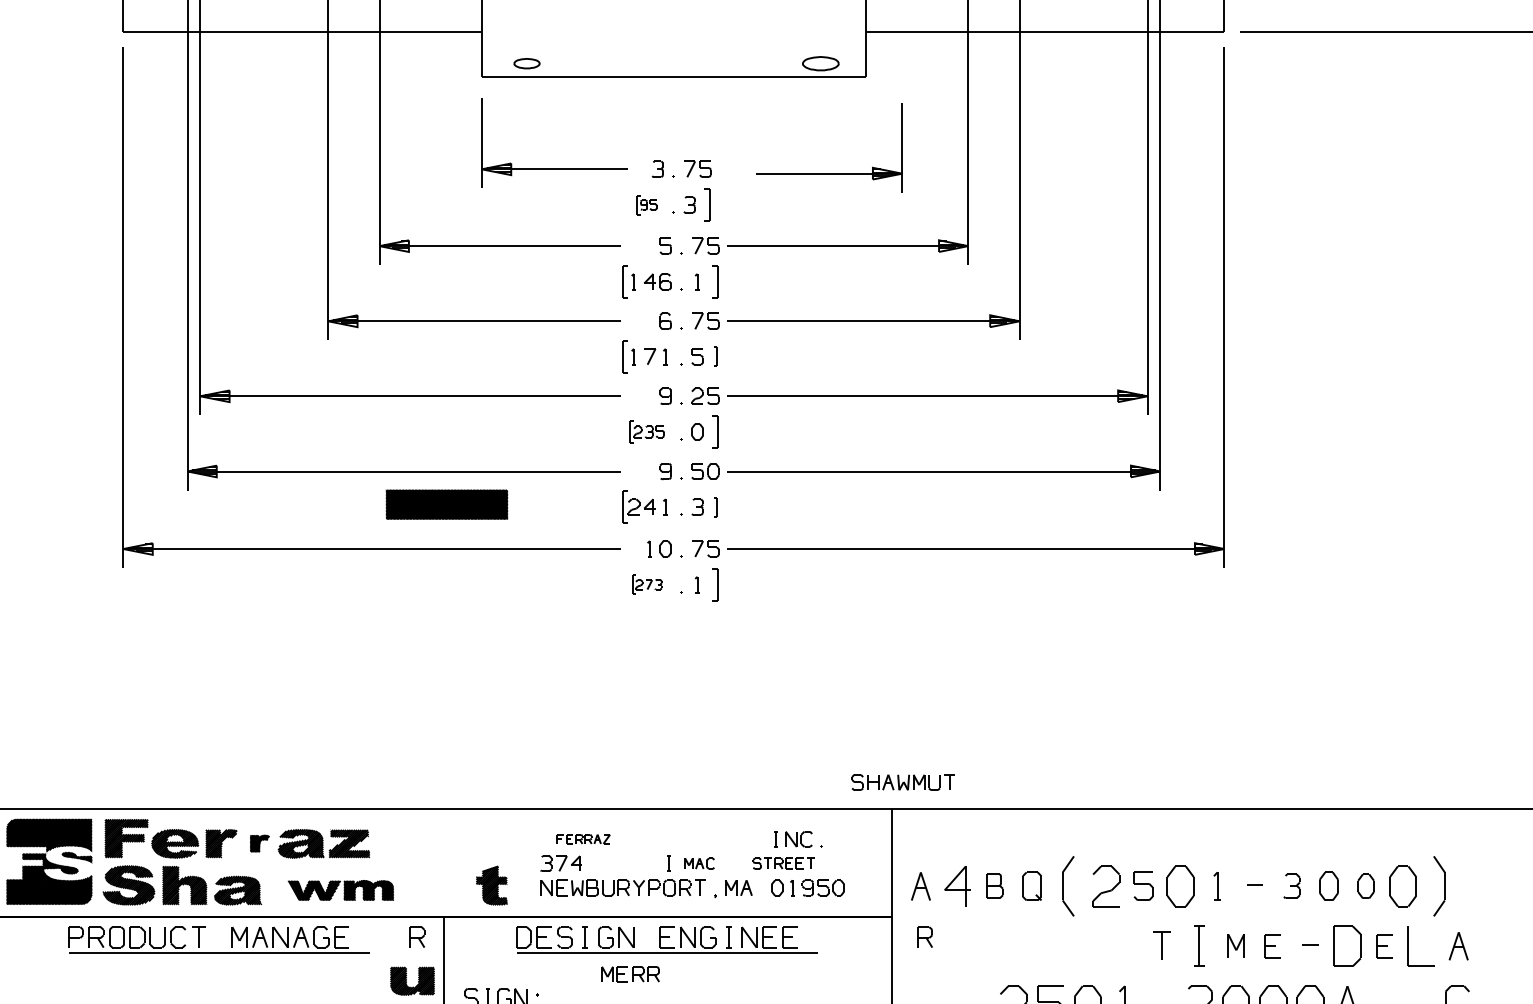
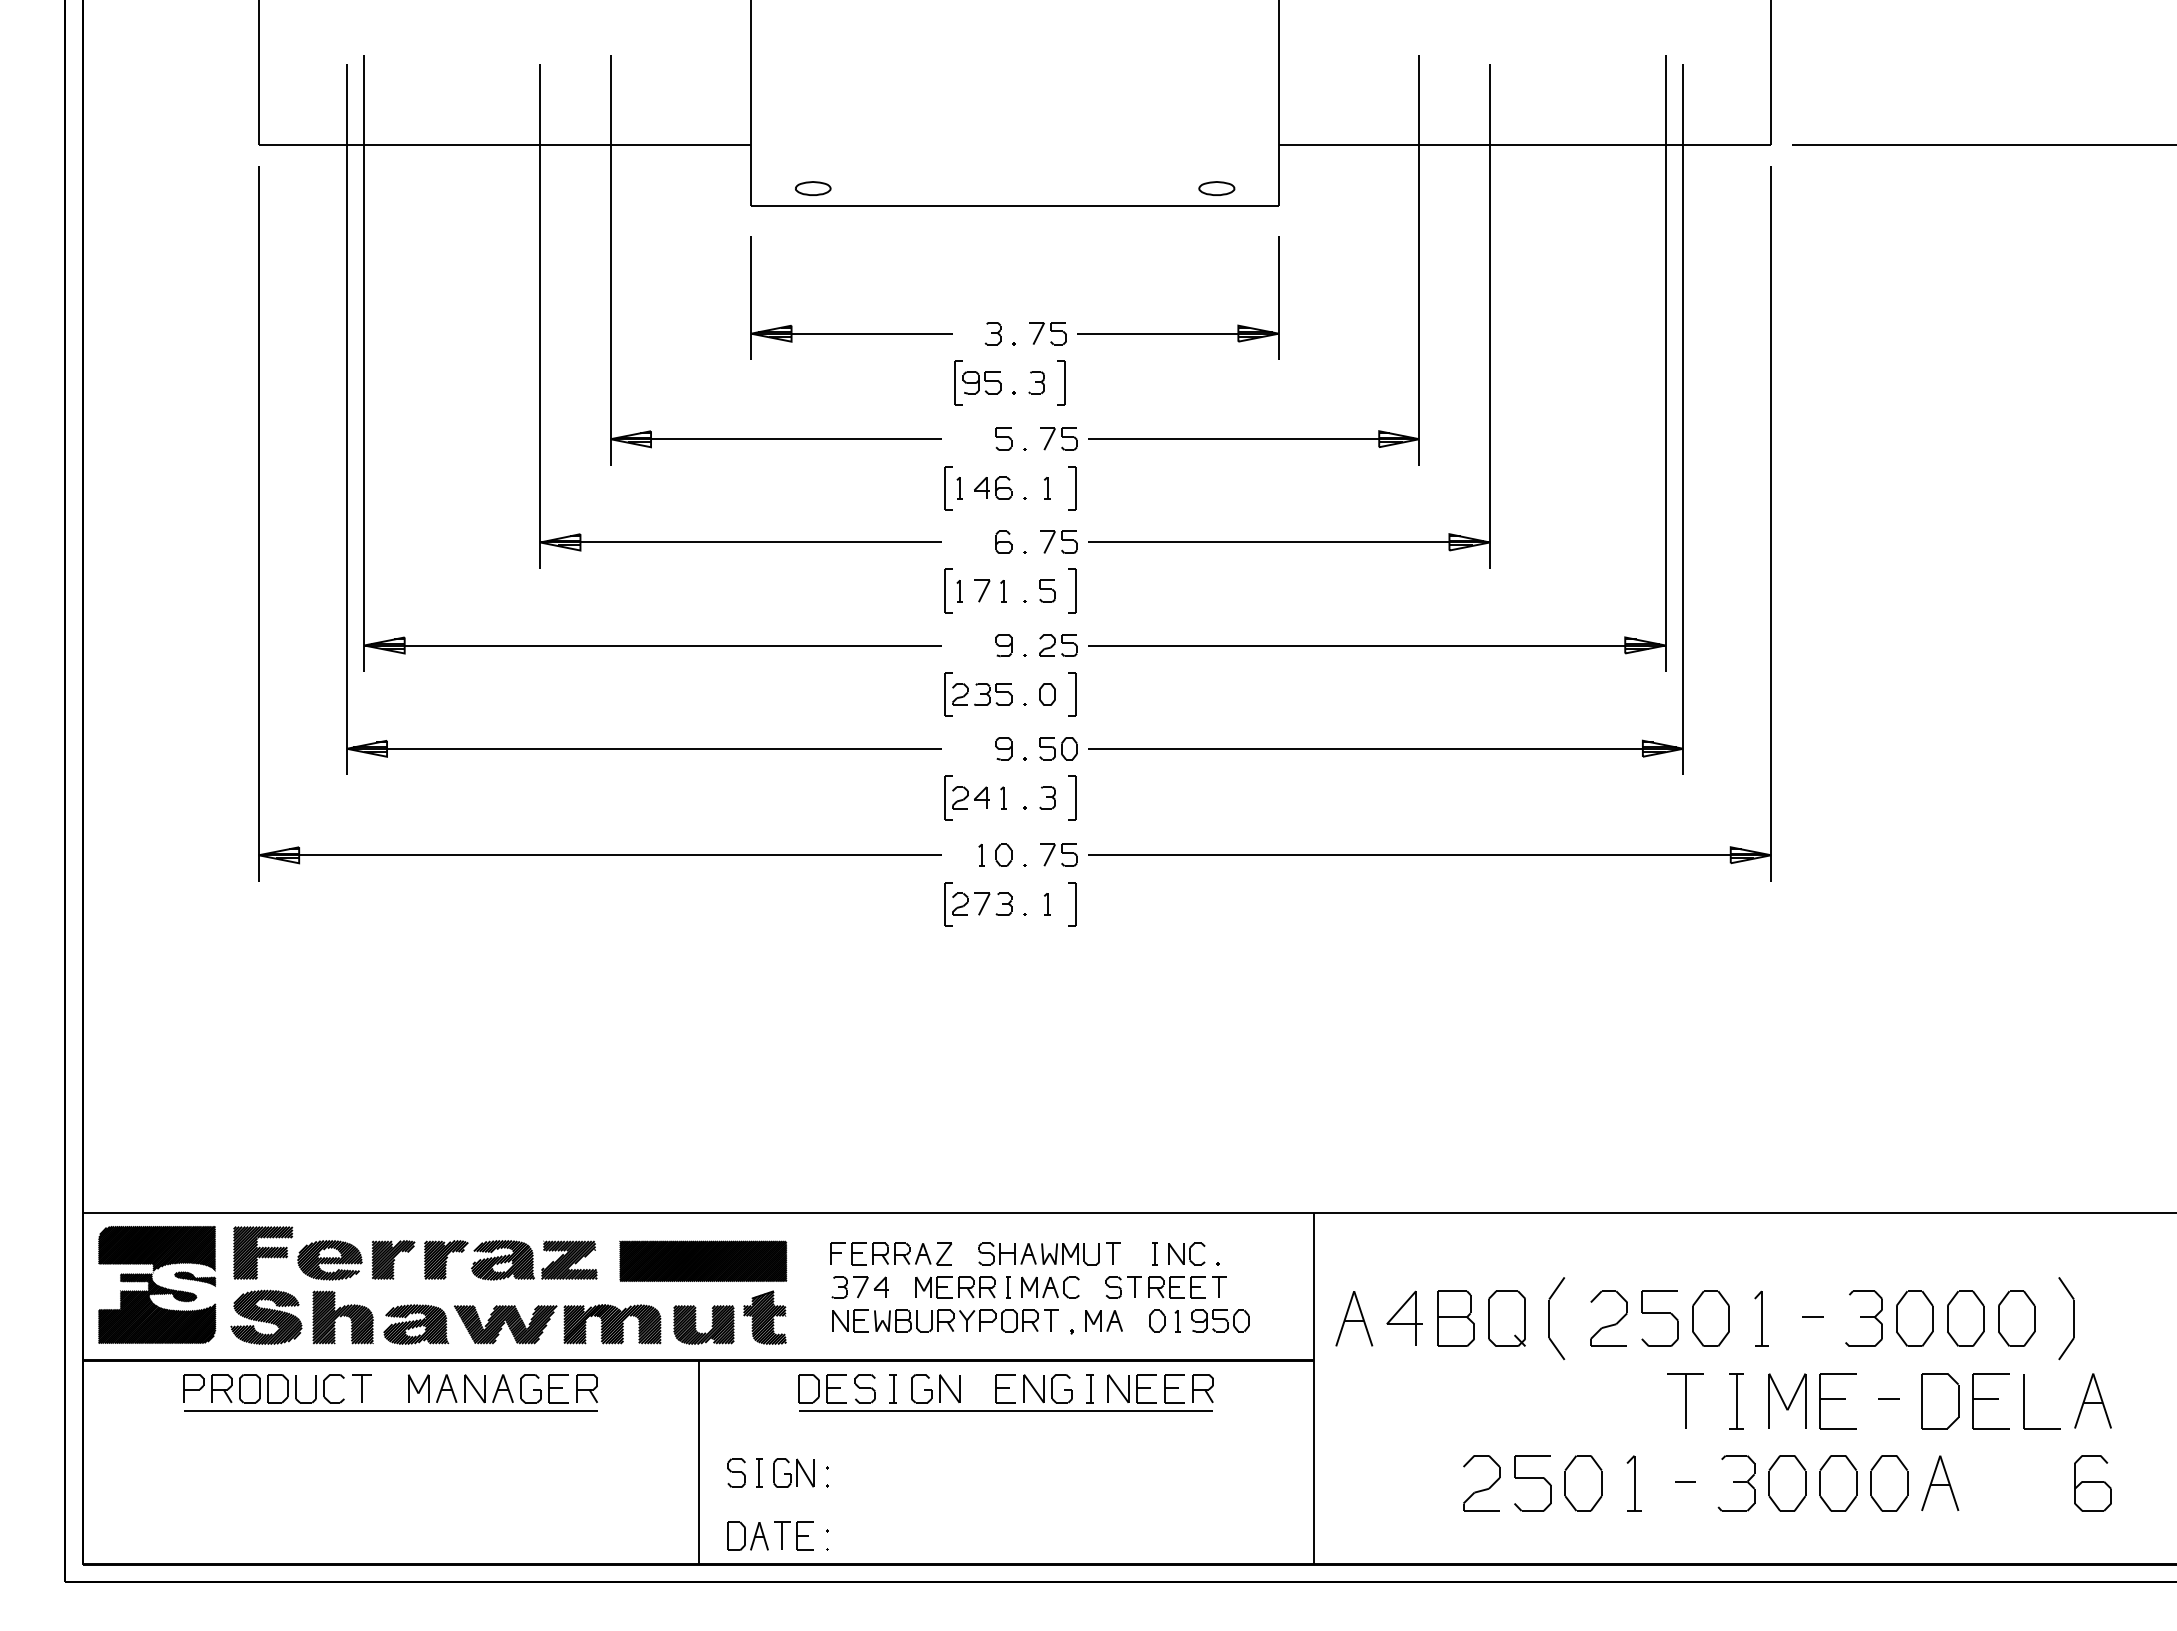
part: (820, 63) -> (1216, 188), size x0.71
part: (829, 173) -> (1178, 333), moved
part: (646, 204) -> (977, 382), size x1.67
part: (715, 356) -> (1072, 590), size x1.67
part: (647, 431) -> (978, 694), size x1.43
part: (447, 504) -> (703, 1260), moved
part: (715, 506) -> (1072, 797), size x1.67
part: (647, 584) -> (978, 904), size x1.67
part: (903, 782) -> (1049, 1253), moved
part: (583, 838) -> (890, 1253), size x1.67
part: (260, 843) -> (446, 1259), size x1.67
part: (699, 863) -> (1050, 1287), size x1.43
part: (783, 863) -> (1165, 1287), size x1.43
part: (921, 886) -> (1354, 1318), size x1.43
part: (994, 886) -> (1455, 1318), size x1.67
part: (1031, 886) -> (1506, 1318), size x1.43
part: (1143, 886) -> (1659, 1318), size x1.43
part: (1217, 886) -> (1761, 1318), size x1.43
part: (1291, 886) -> (1863, 1318), size x1.67
part: (1328, 886) -> (1914, 1318), size x1.43
part: (1365, 886) -> (1965, 1318), size x1.67
part: (340, 890) -> (557, 1324), size x1.43
part: (416, 937) -> (586, 1388), moved
part: (924, 937) -> (1202, 1388), moved
part: (1162, 945) -> (1685, 1400), size x1.43
part: (1236, 945) -> (1787, 1400), size x1.67
part: (1458, 945) -> (2092, 1400), size x1.43
part: (1272, 946) -> (1837, 1401), size x1.67
part: (1384, 946) -> (1990, 1401), size x1.67
part: (630, 974) -> (955, 1287), moved
part: (407, 980) -> (696, 1323), moved

